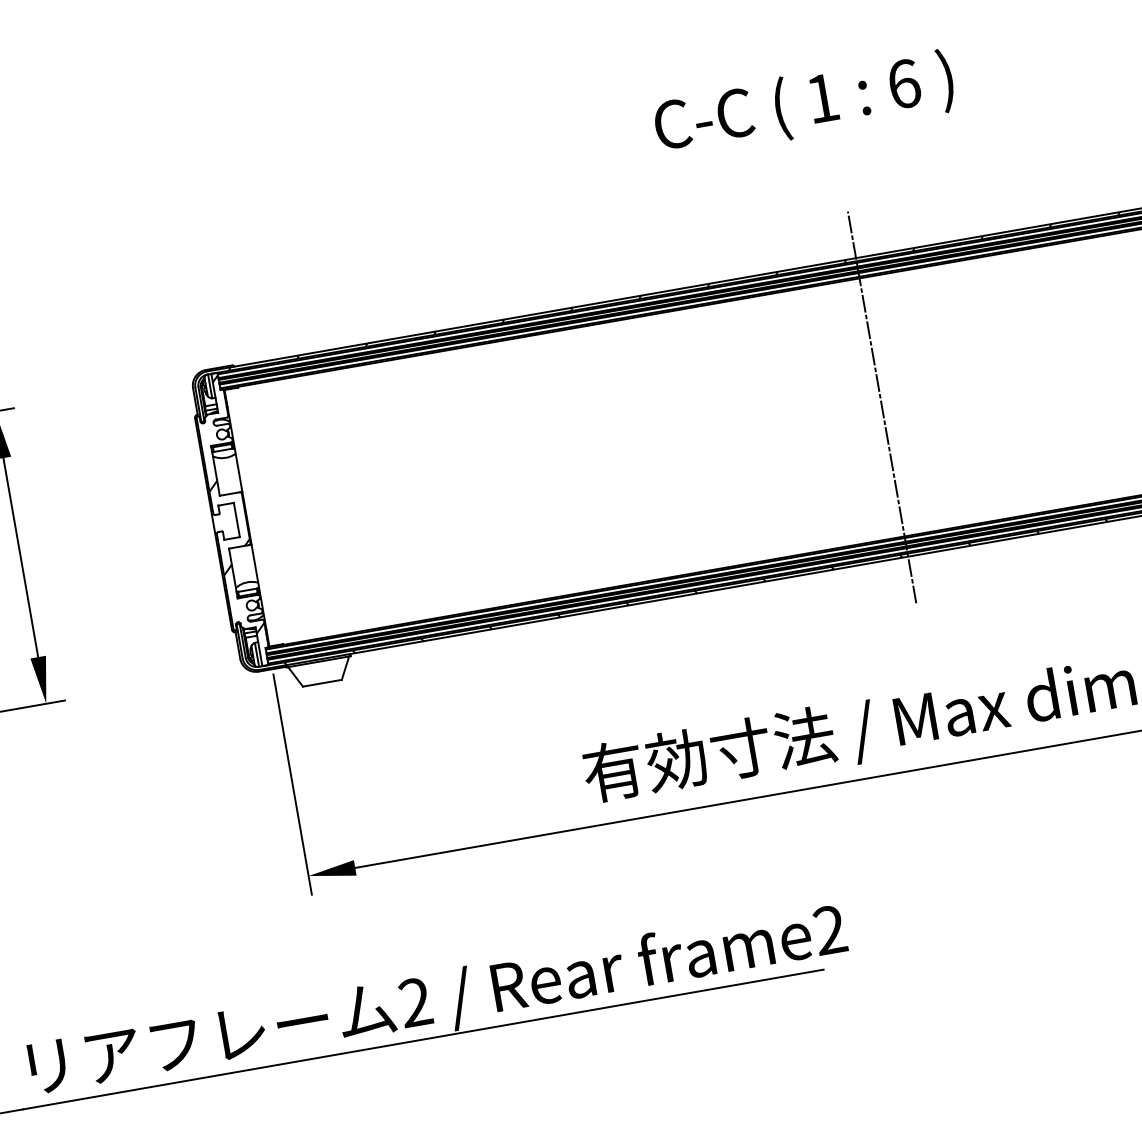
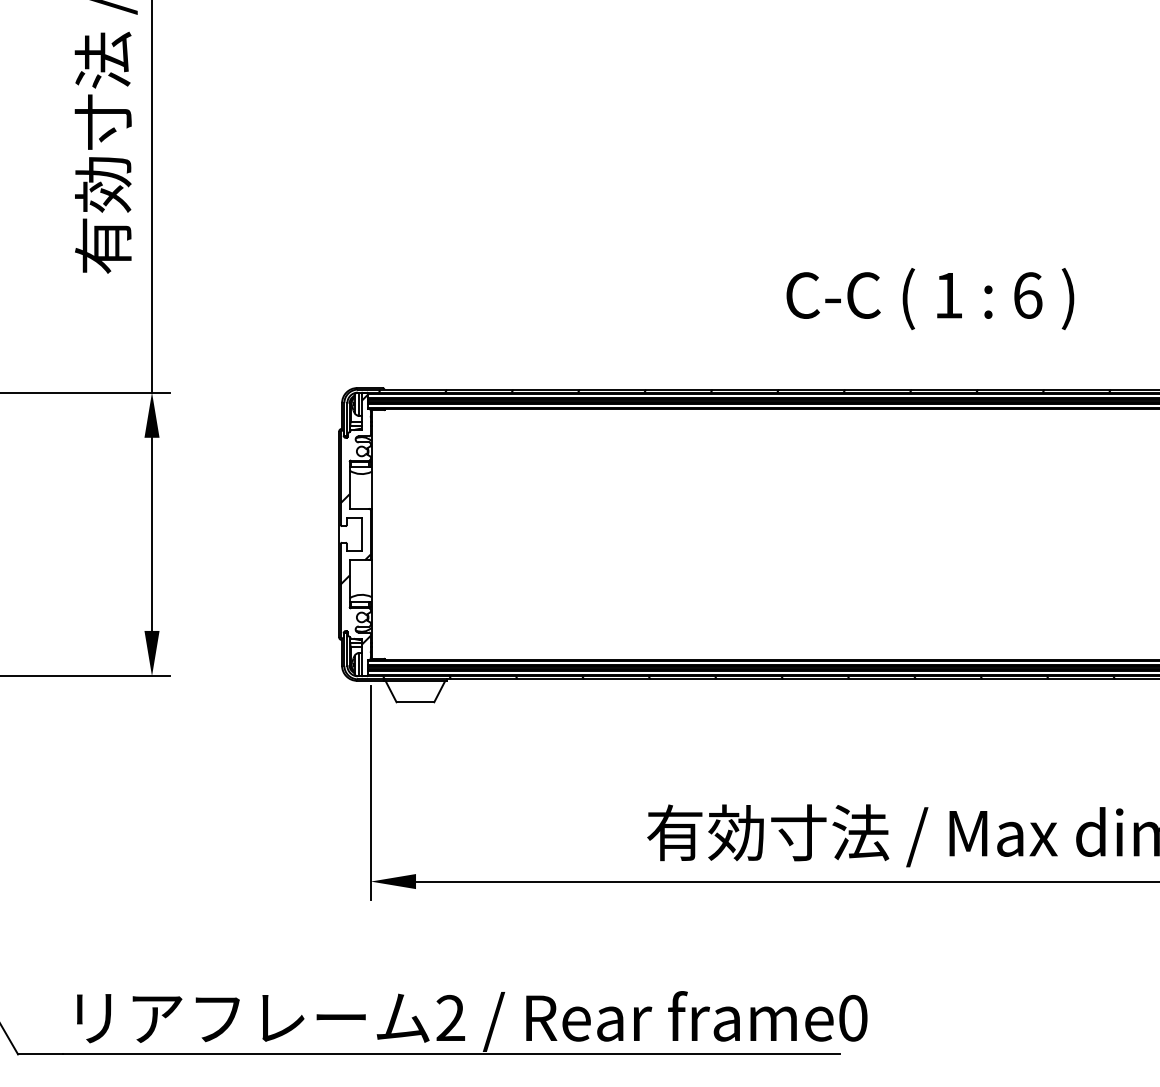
text: (804, 104) -> (930, 298), moved
line: (881, 407) -> (987, 534), removed
text: (830, 930) -> (853, 1018), frame2 -> frame0

